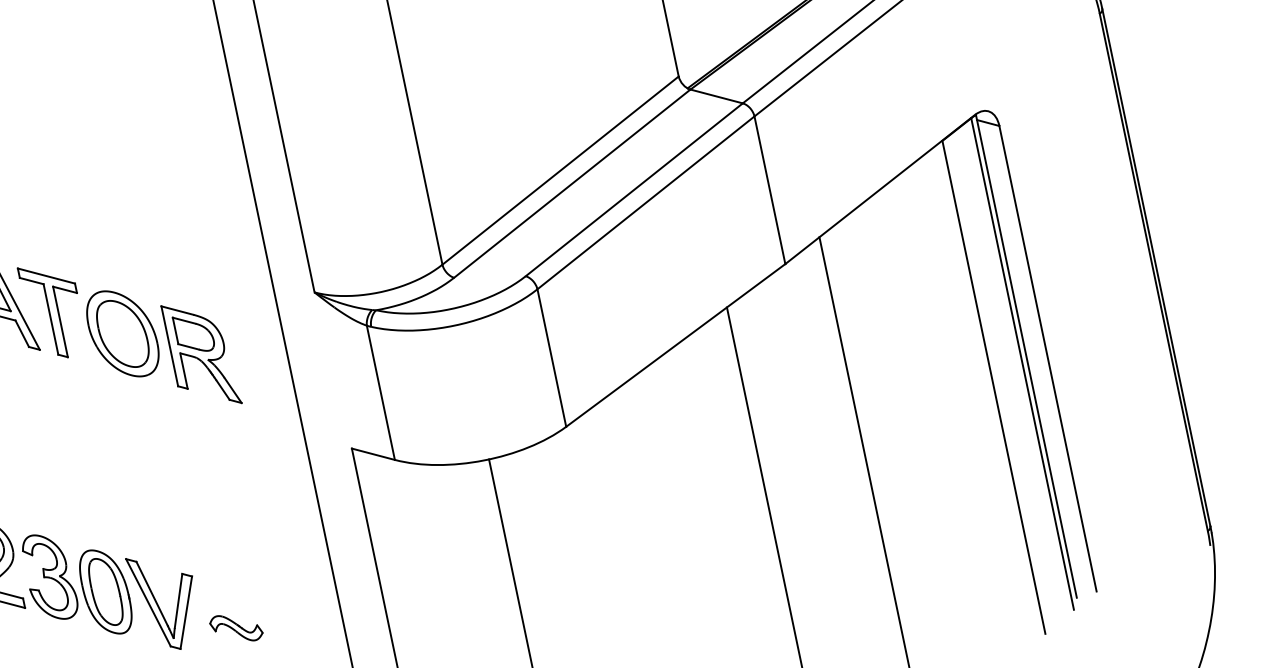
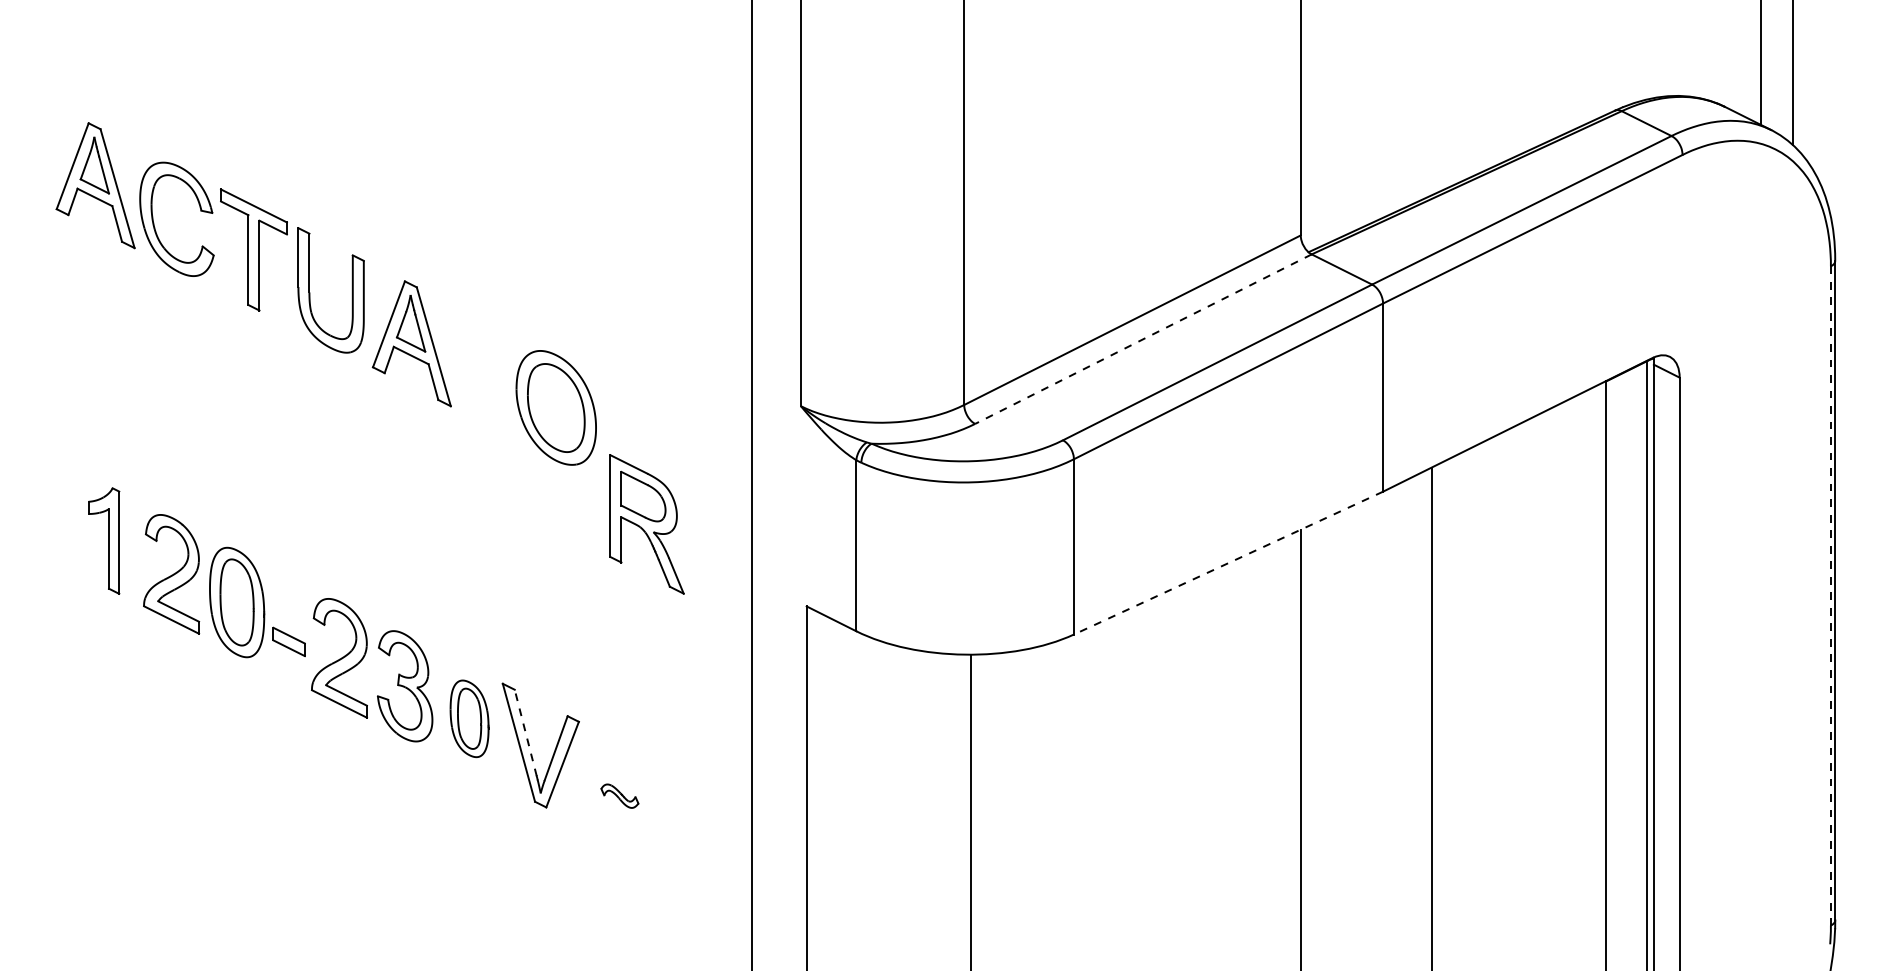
line: (572, 183) -> (1143, 339), solid -> dashed
line: (1153, 272) -> (1830, 595), solid -> dashed
part: (53, 310) -> (477, 361), removed
line: (675, 345) -> (1228, 563), solid -> dashed
part: (201, 354) -> (646, 524), moved
part: (105, 591) -> (469, 718), size x0.7
line: (151, 593) -> (525, 732), solid -> dashed
part: (235, 627) -> (619, 795), size x0.6

